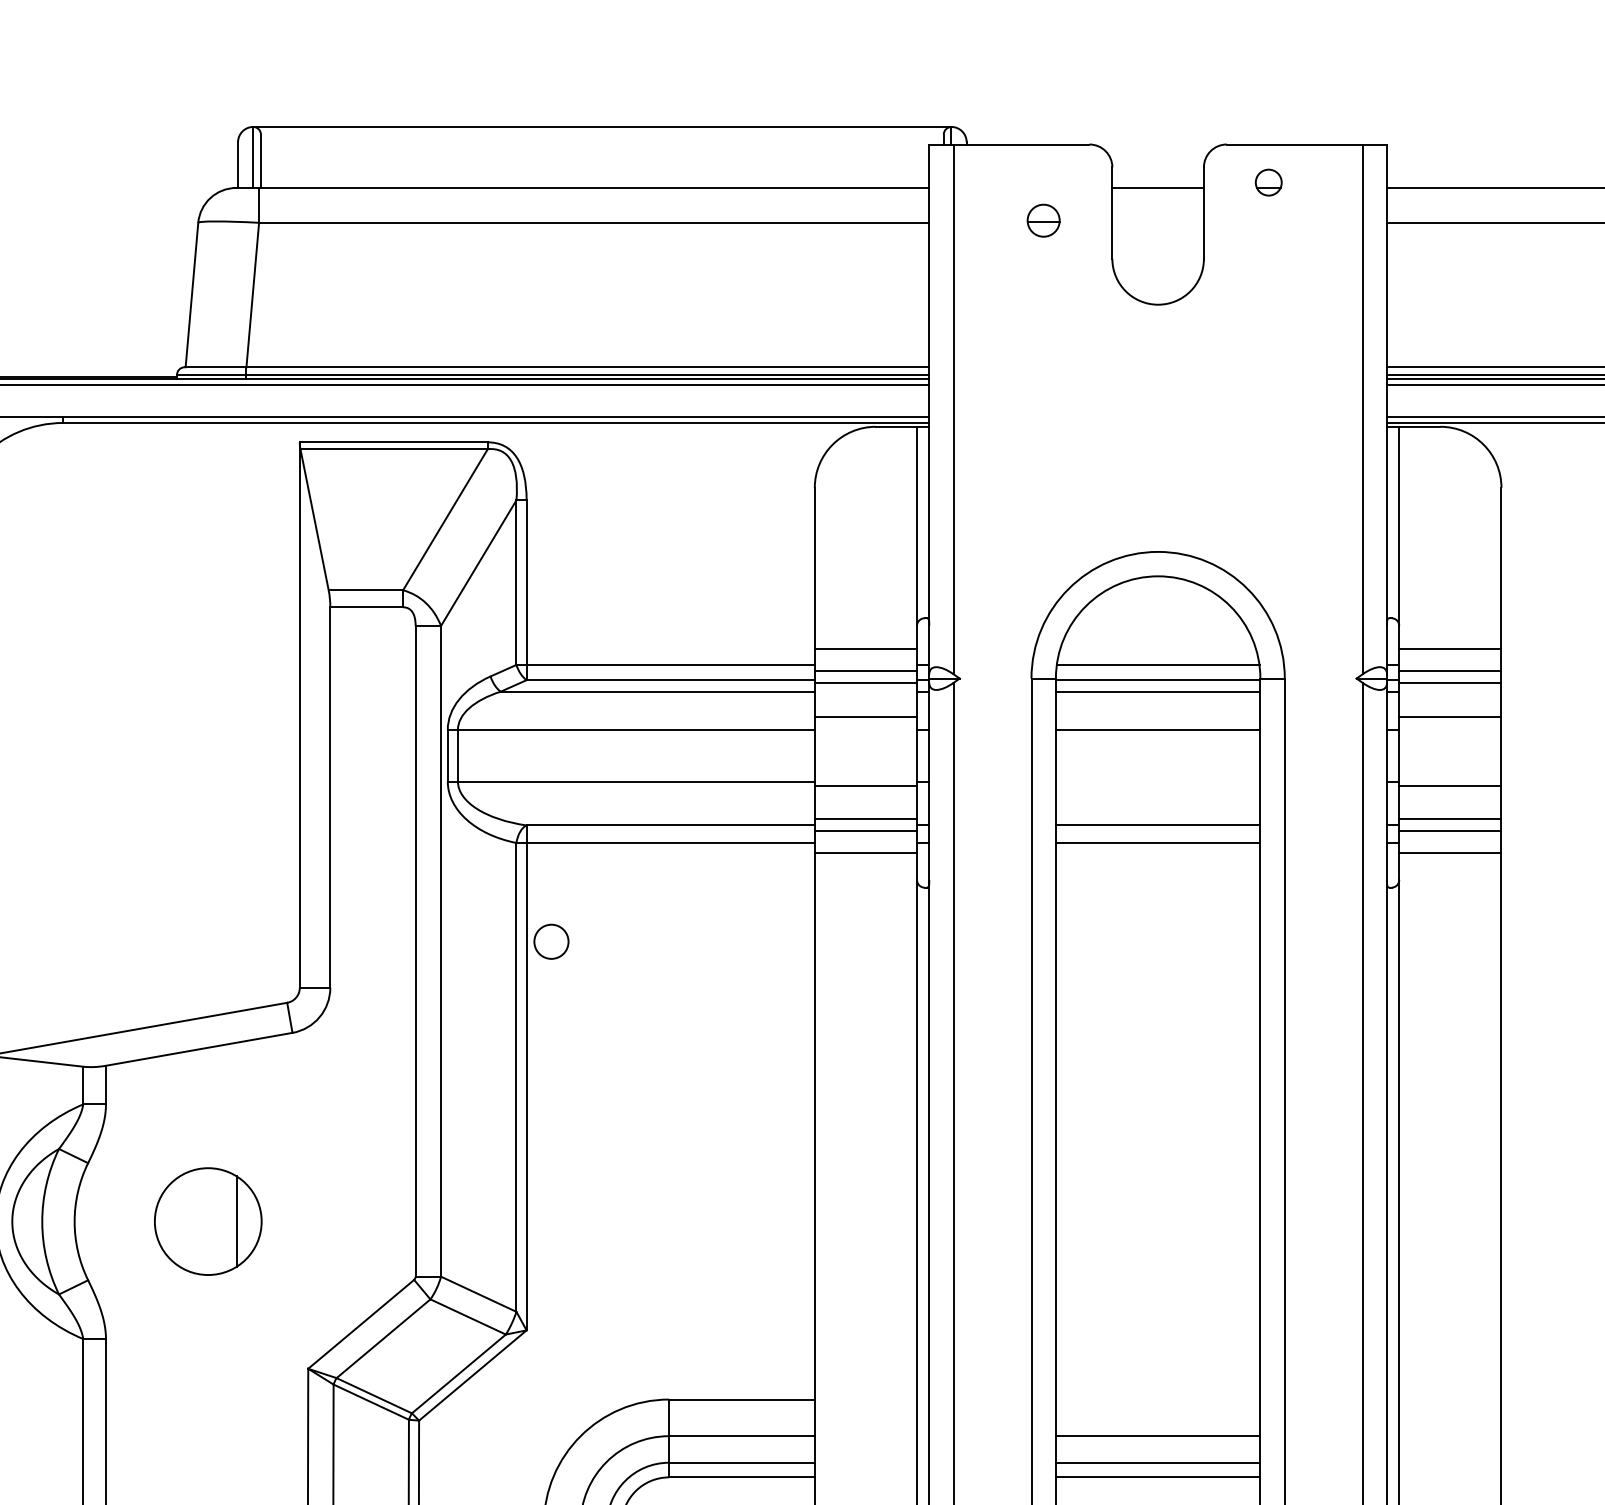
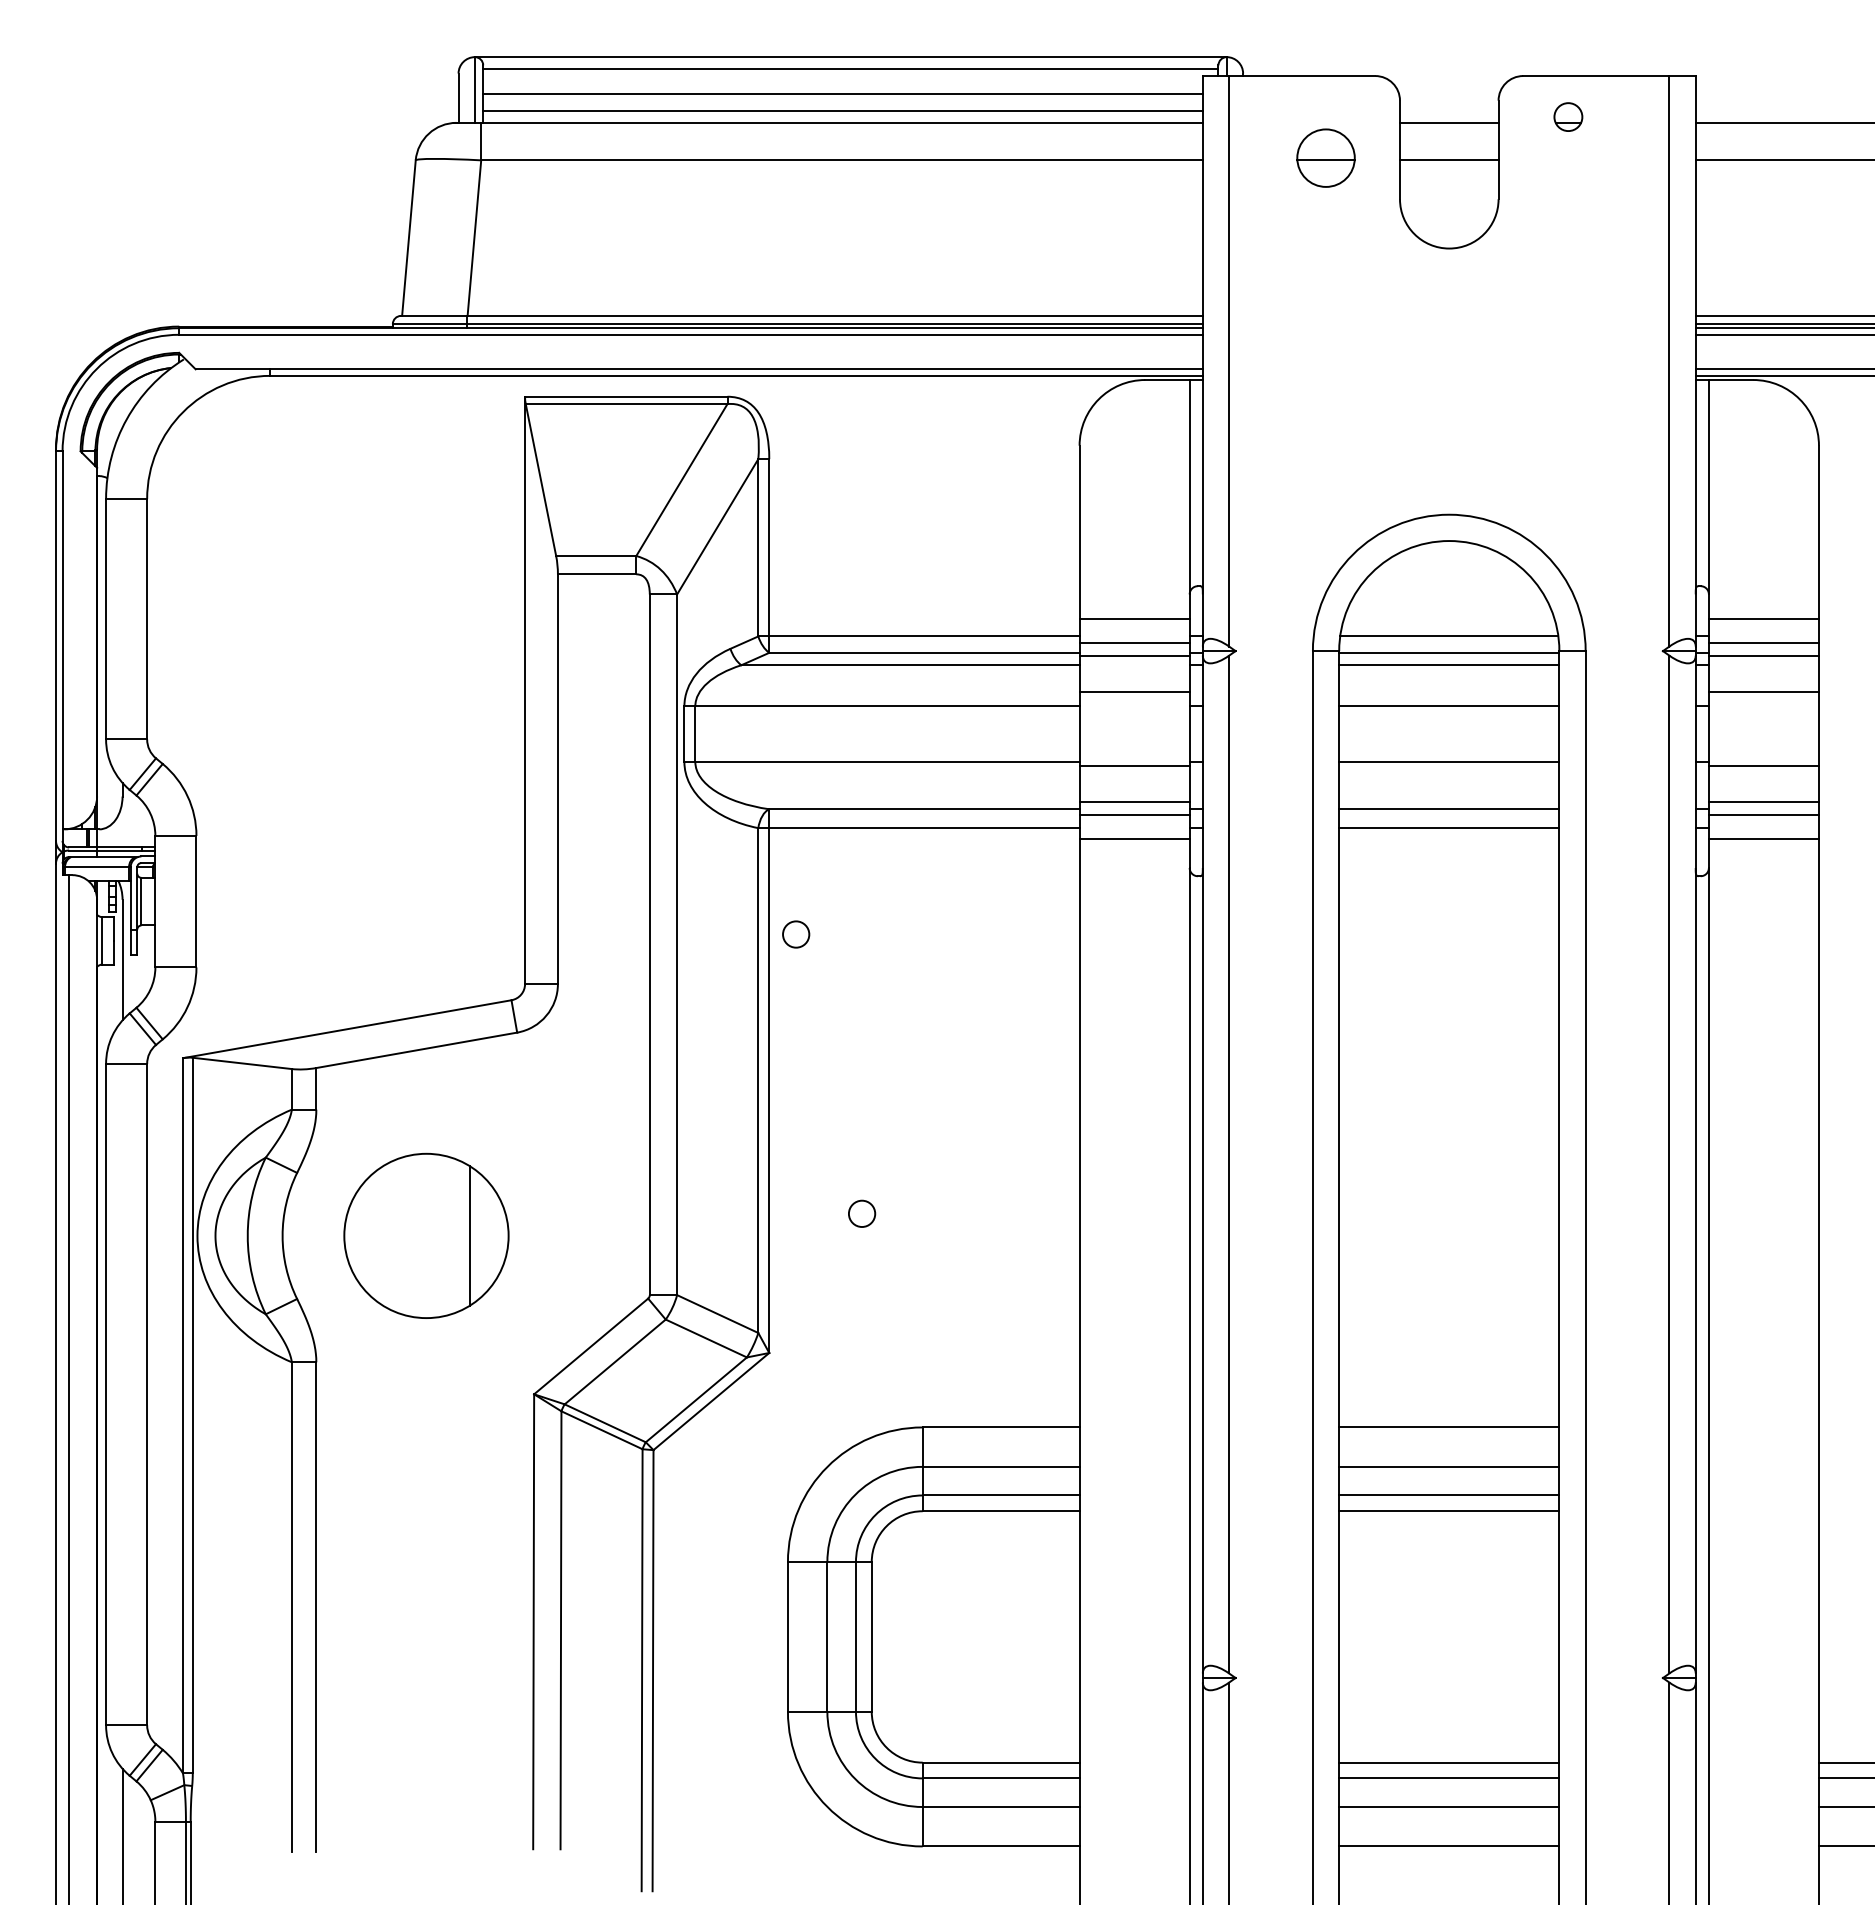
line: (602, 138) -> (850, 69), added
line: (594, 161) -> (842, 94), added
line: (594, 176) -> (842, 110), added
part: (1043, 220) -> (1325, 157), size x1.67
line: (1158, 222) -> (1449, 160), added
line: (1158, 782) -> (1449, 762), added
circle: (551, 941) -> (796, 934), size x0.71
circle: (613, 1200) -> (862, 1213), added
part: (208, 1221) -> (426, 1235), size x1.43
line: (1158, 1399) -> (1449, 1427), added

